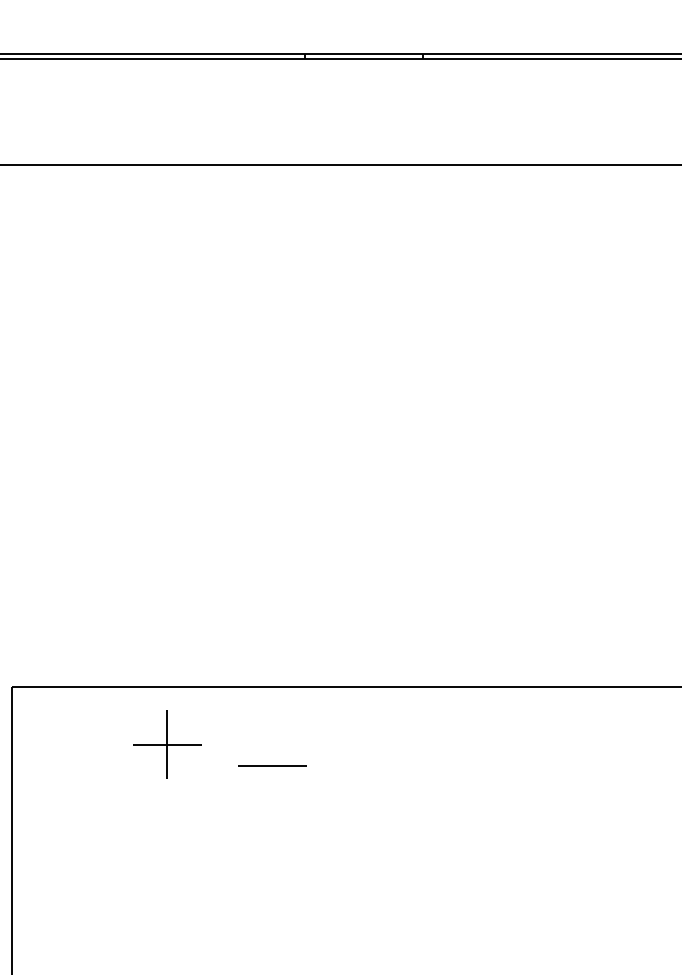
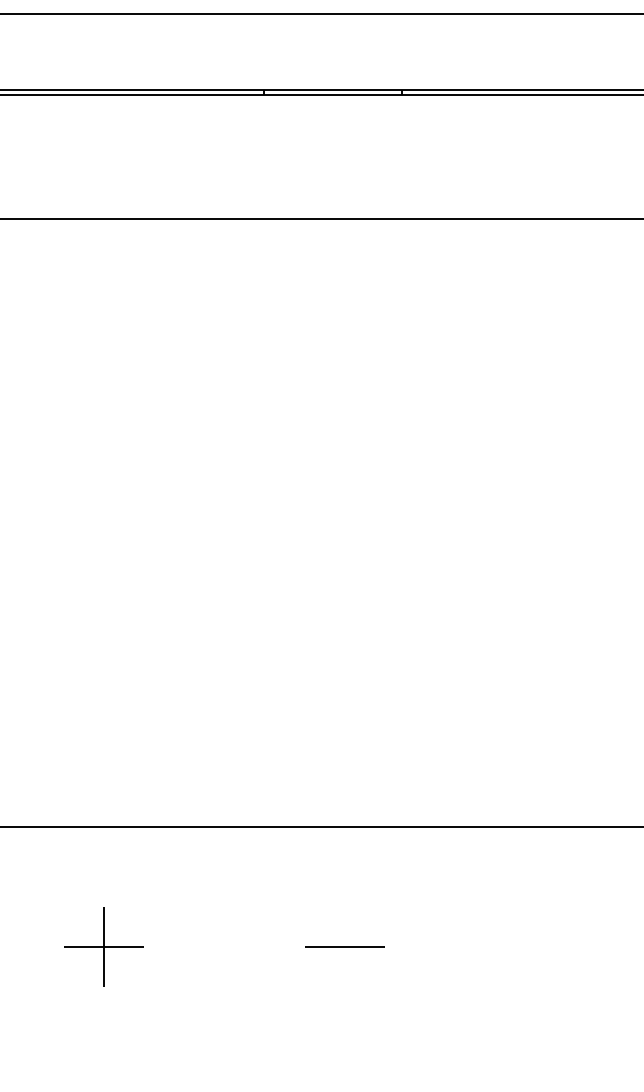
part: (167, 744) -> (103, 946), moved
line: (272, 765) -> (344, 946), moved

